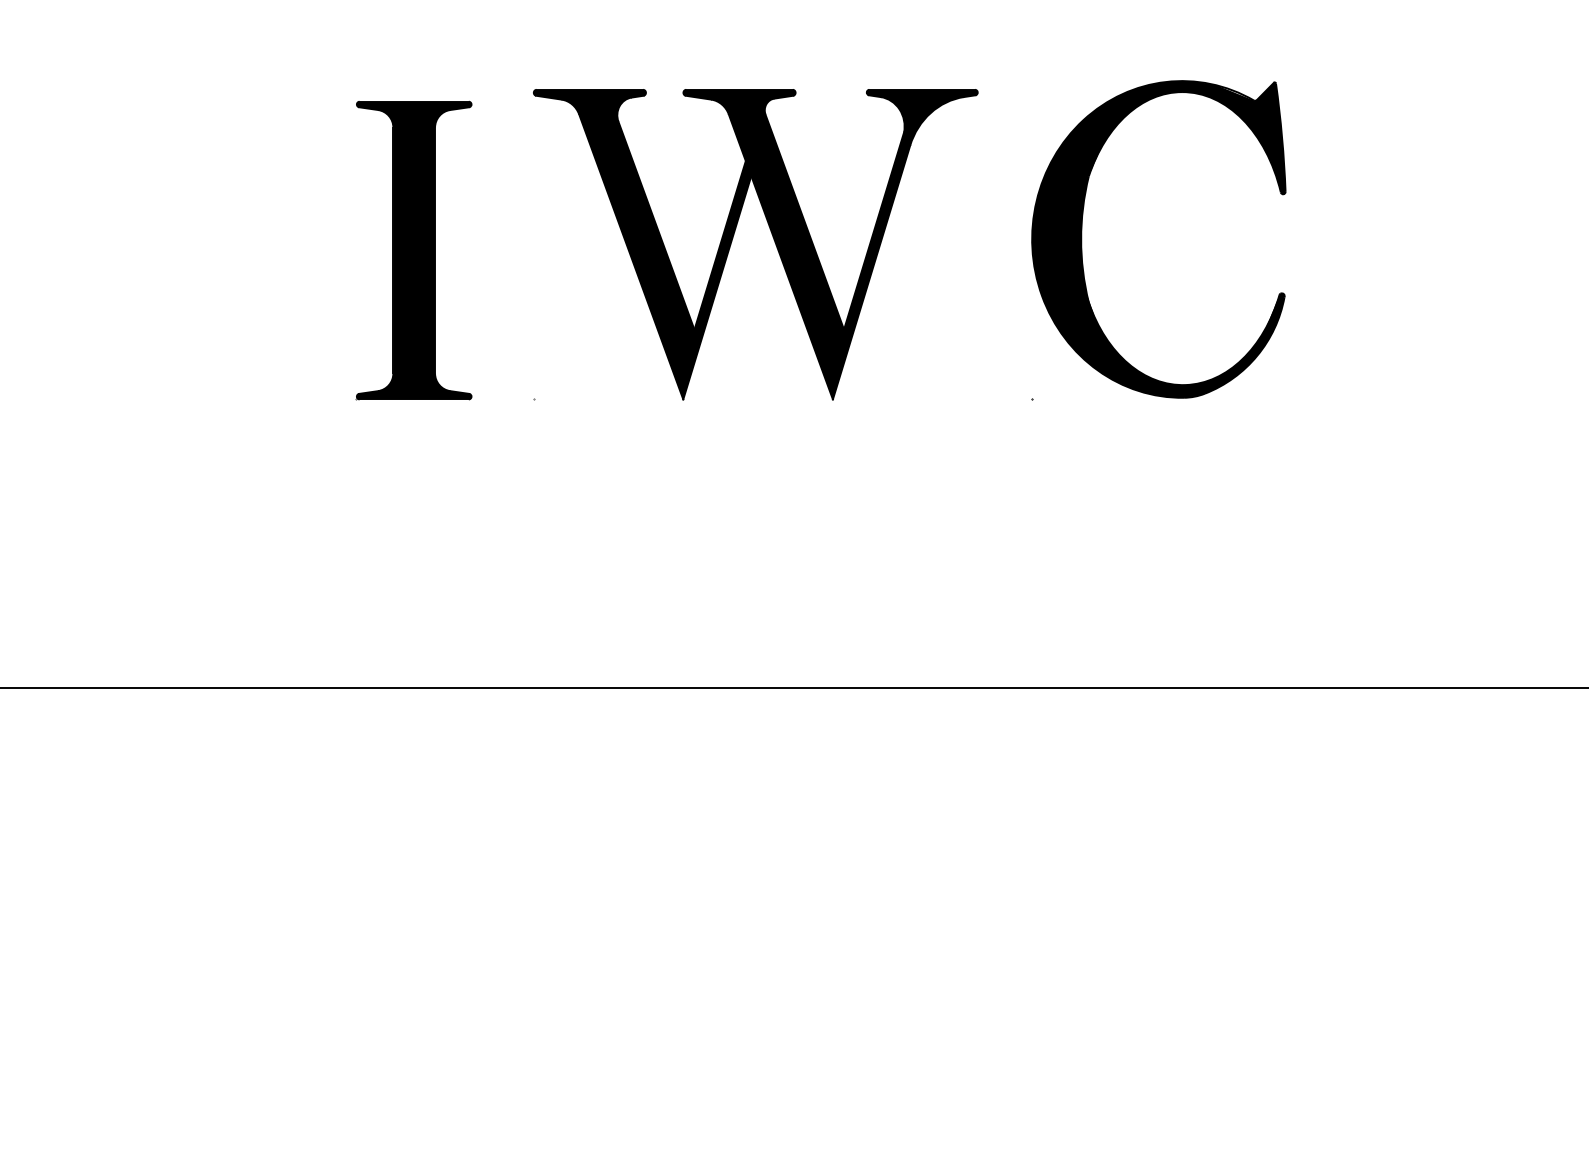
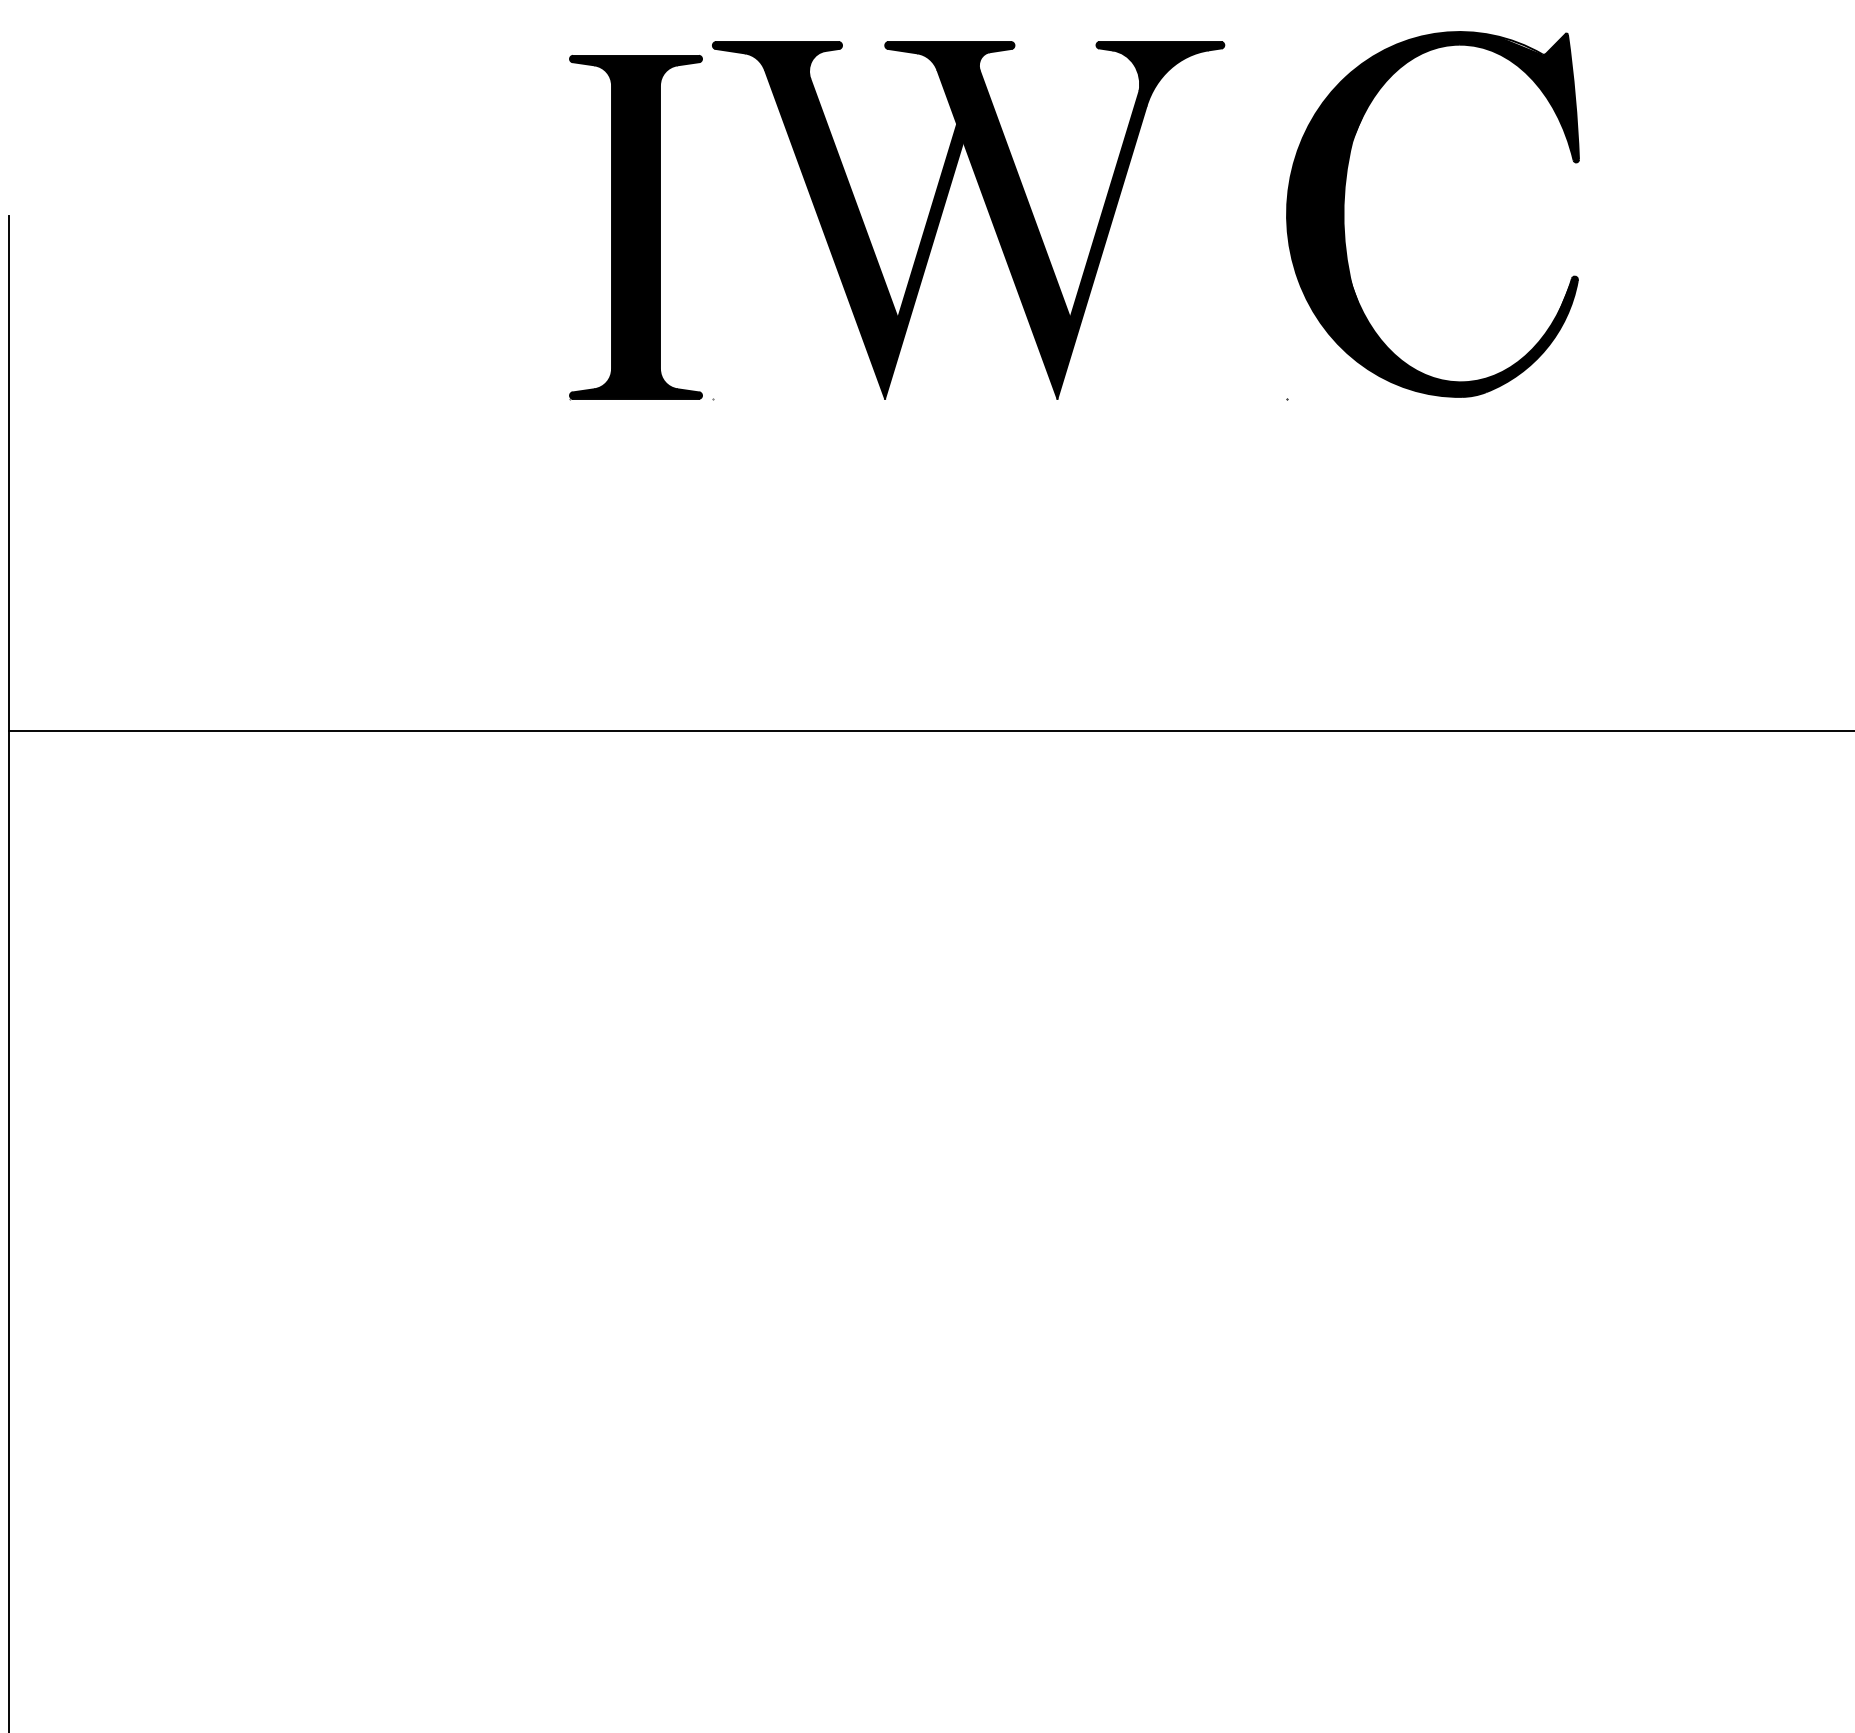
part: (413, 250) -> (635, 227), moved

